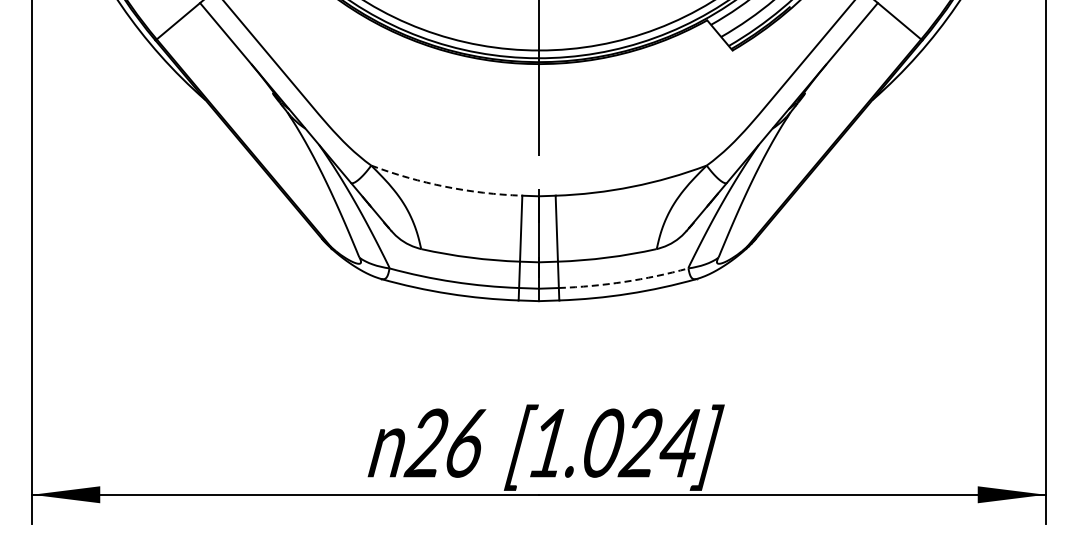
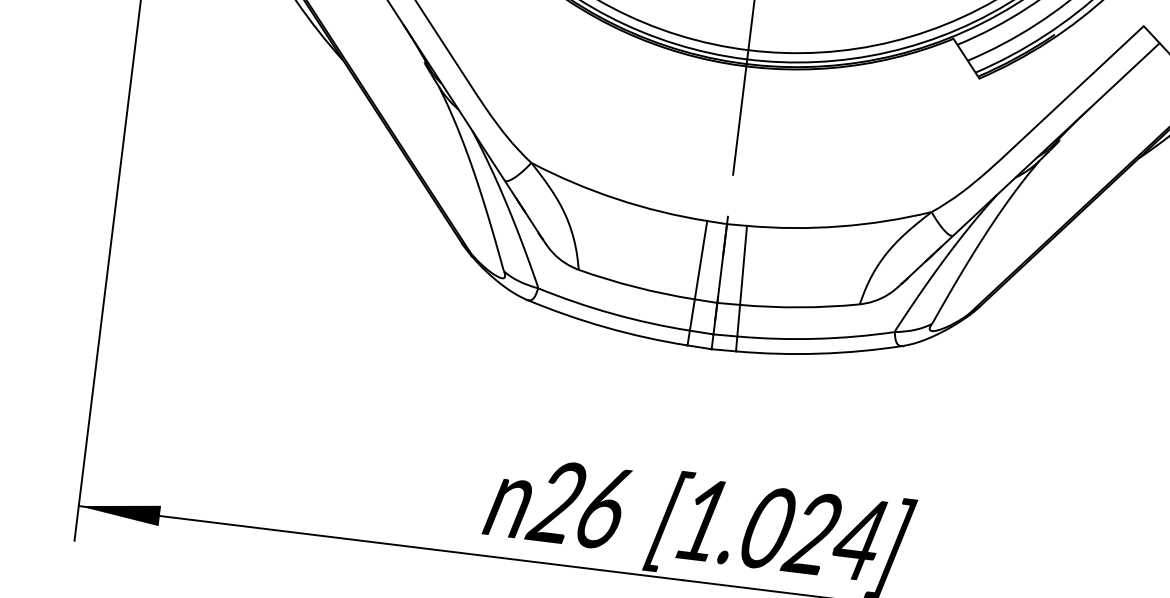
arc: (445, 186) -> (616, 198), dashed -> solid
arc: (624, 281) -> (816, 338), dashed -> solid

